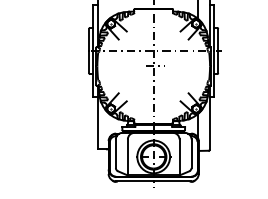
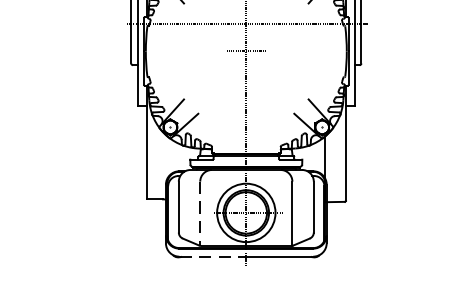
line: (127, 157) -> (199, 213), solid -> dashed
line: (134, 181) -> (212, 256), solid -> dashed

